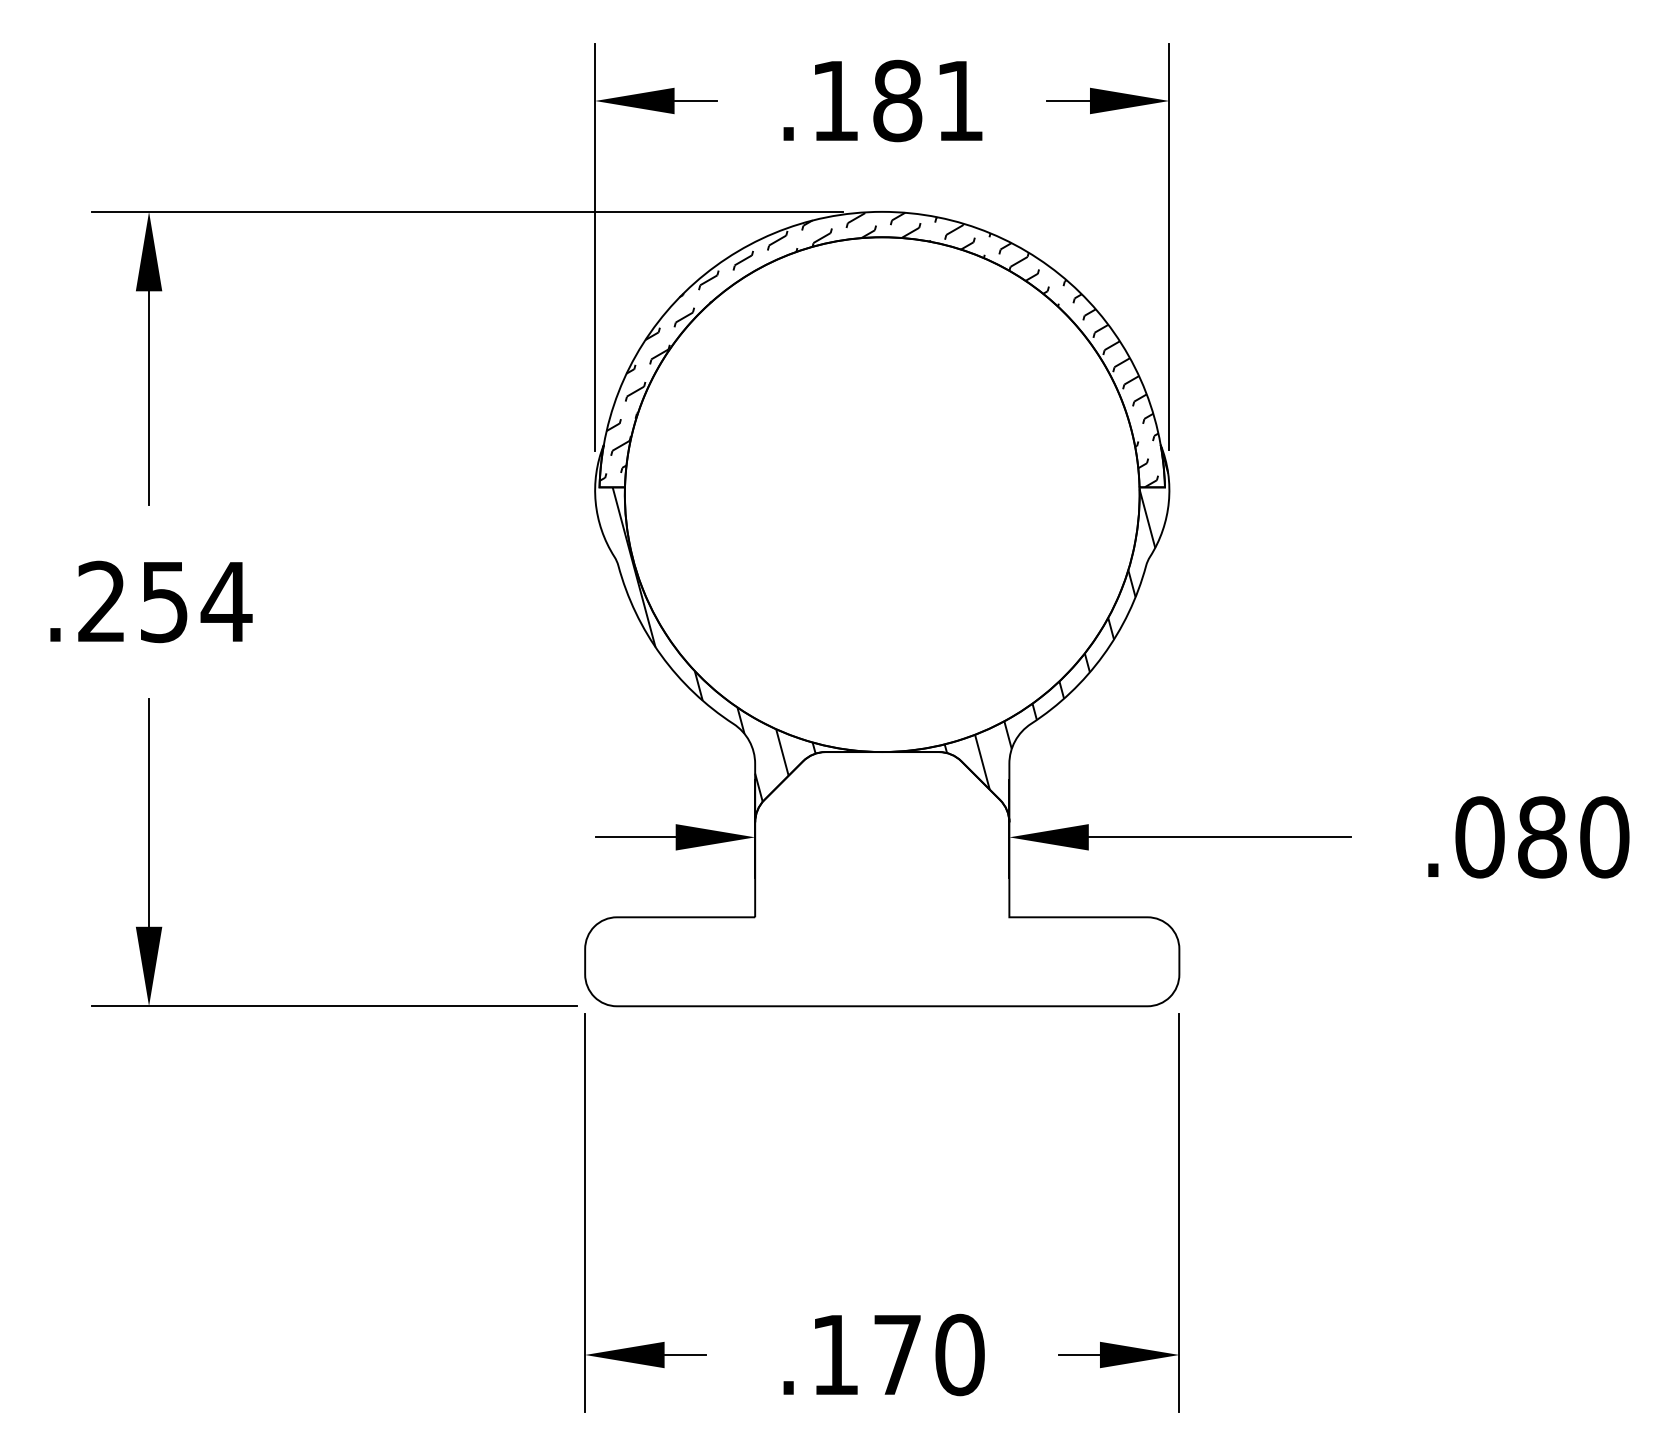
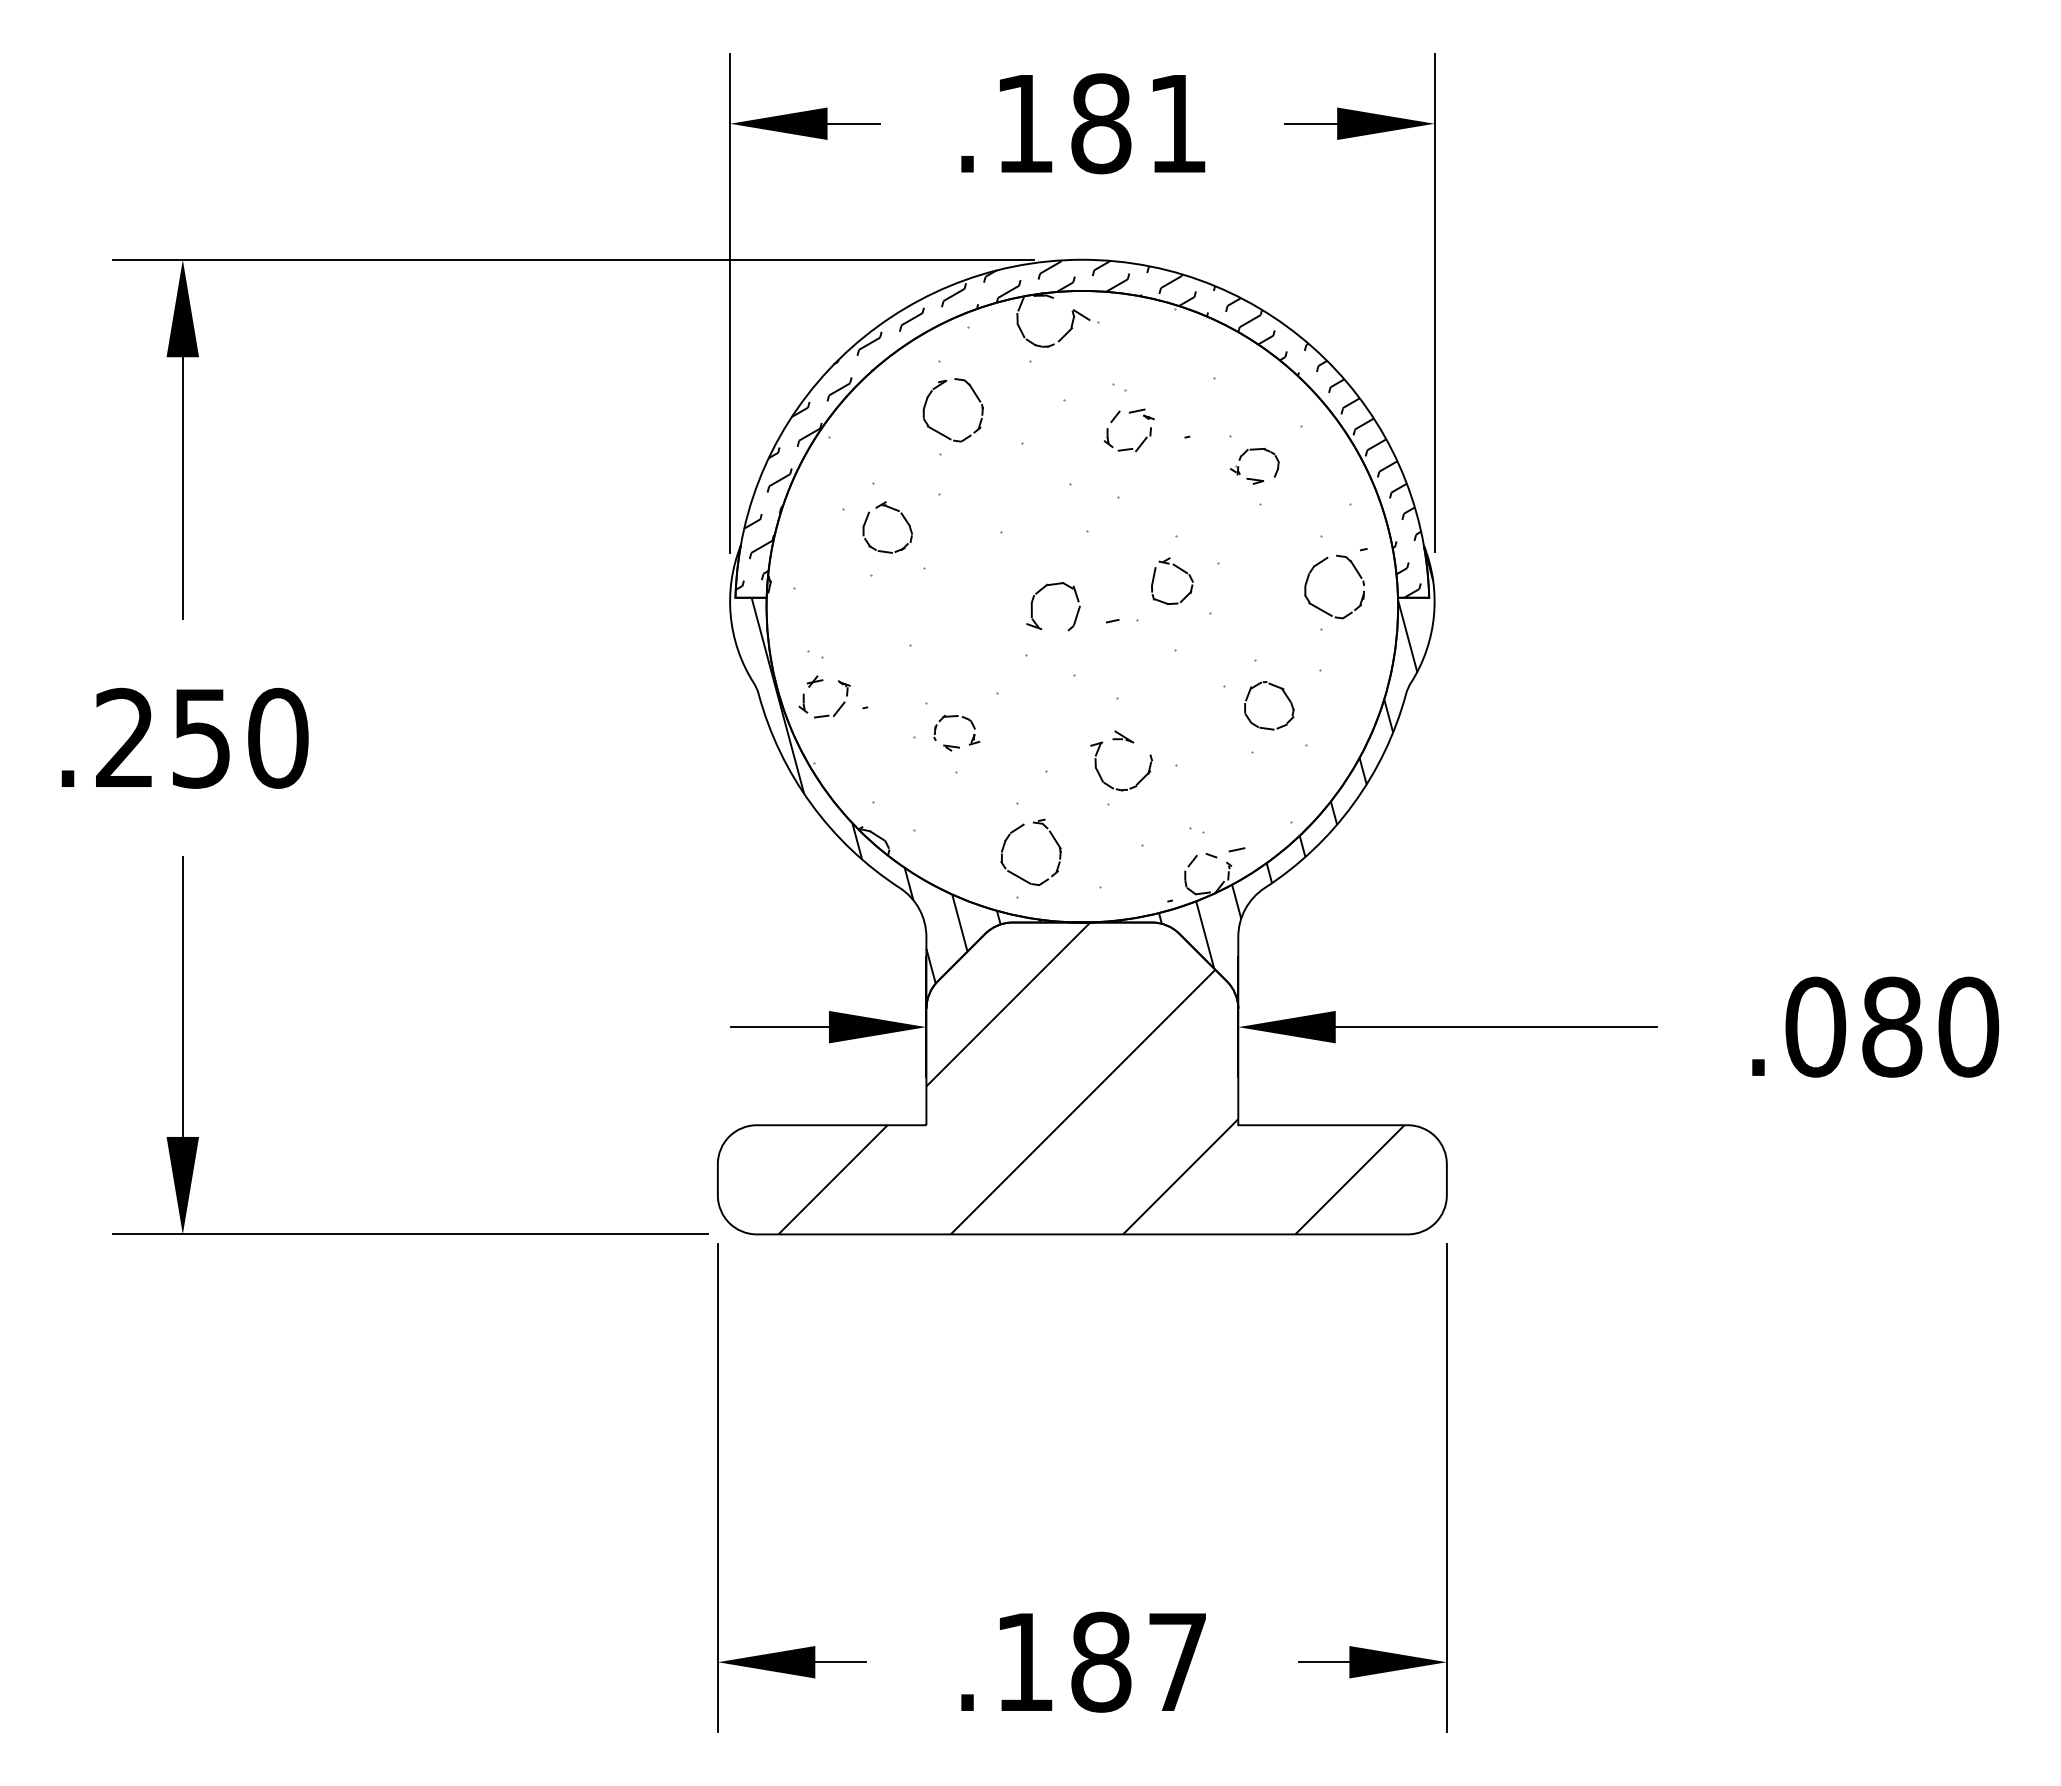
hatch: (870, 487) -> (1067, 597), added
text: (226, 601) -> (277, 737), .254 -> .250
hatch: (889, 879) -> (1091, 1078), added
text: (928, 1354) -> (1139, 1661), .170 -> .187

